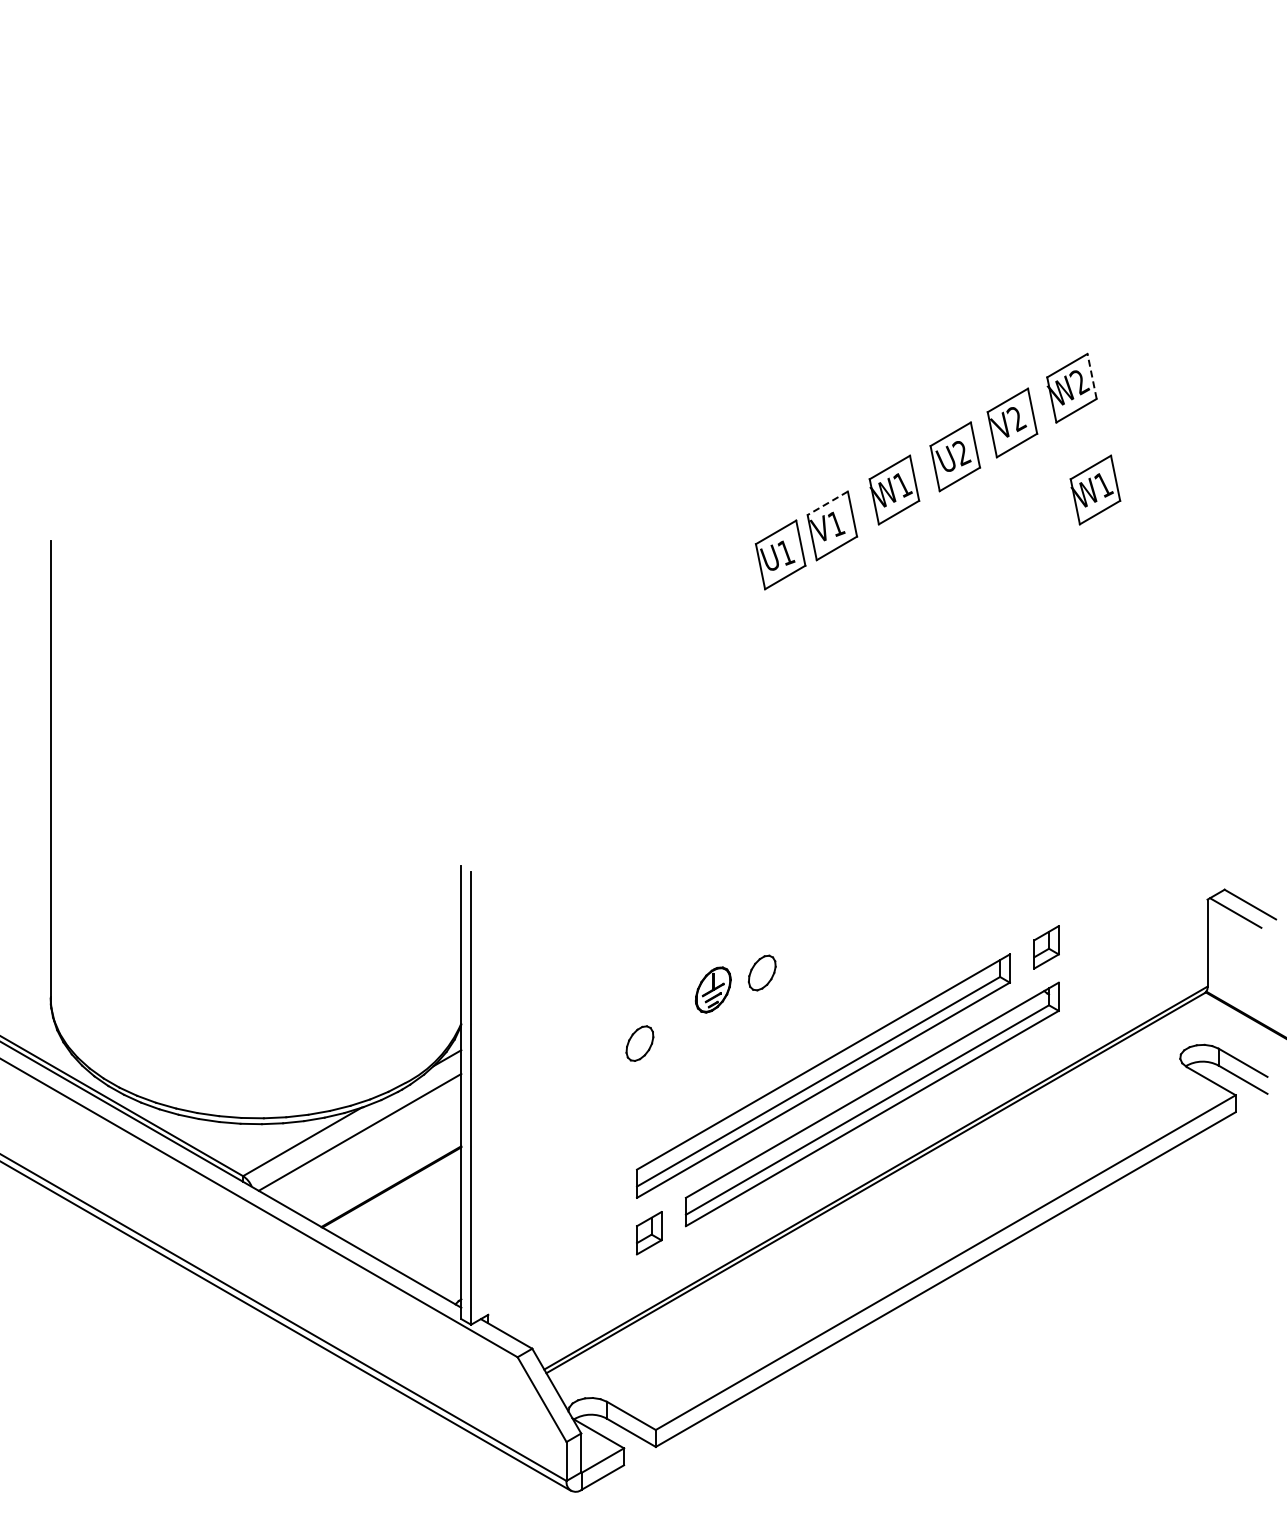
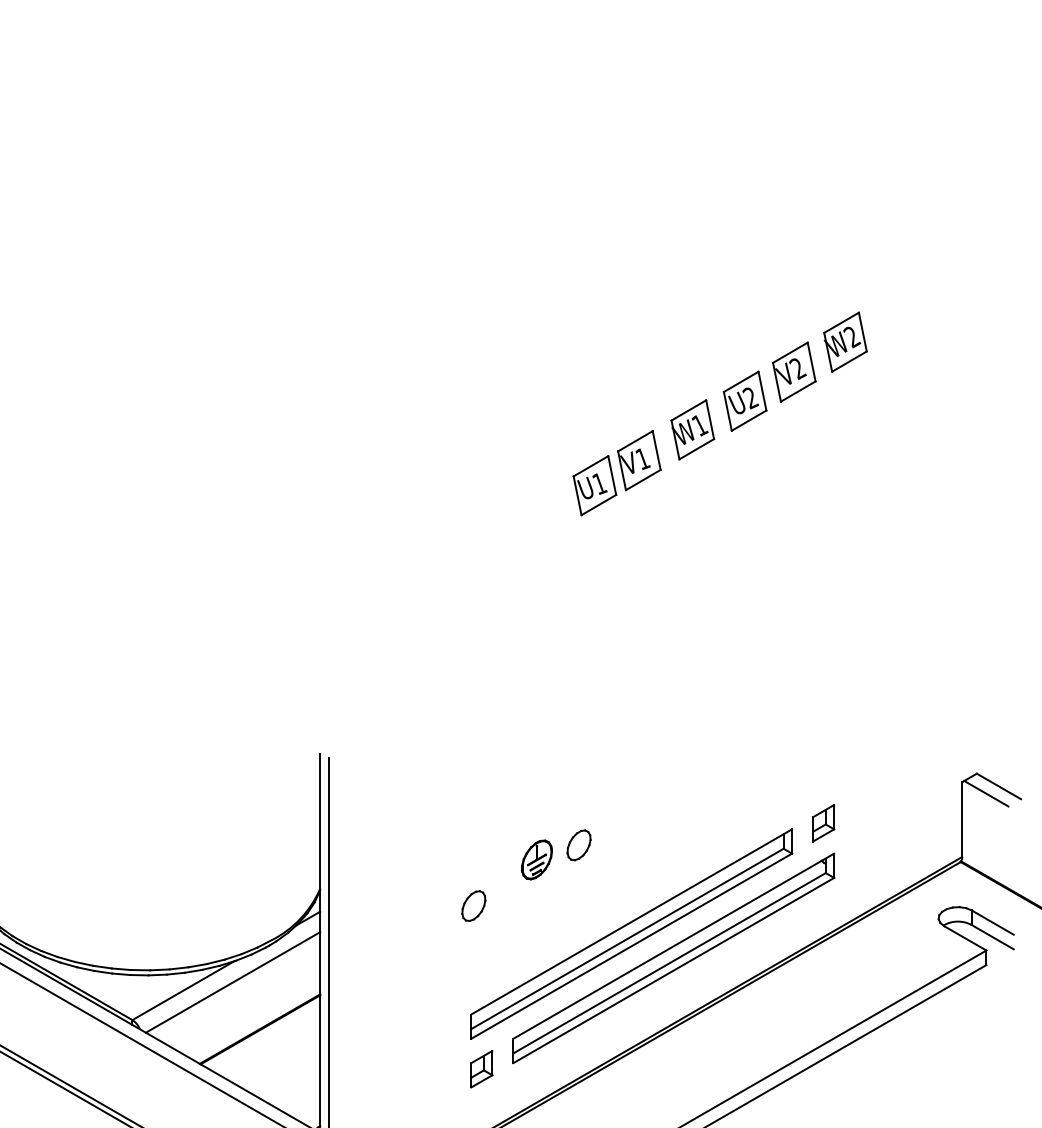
line: (1092, 375) -> (863, 331), dashed -> solid
part: (1095, 489) -> (865, 429), removed
line: (827, 503) -> (635, 441), dashed -> solid

